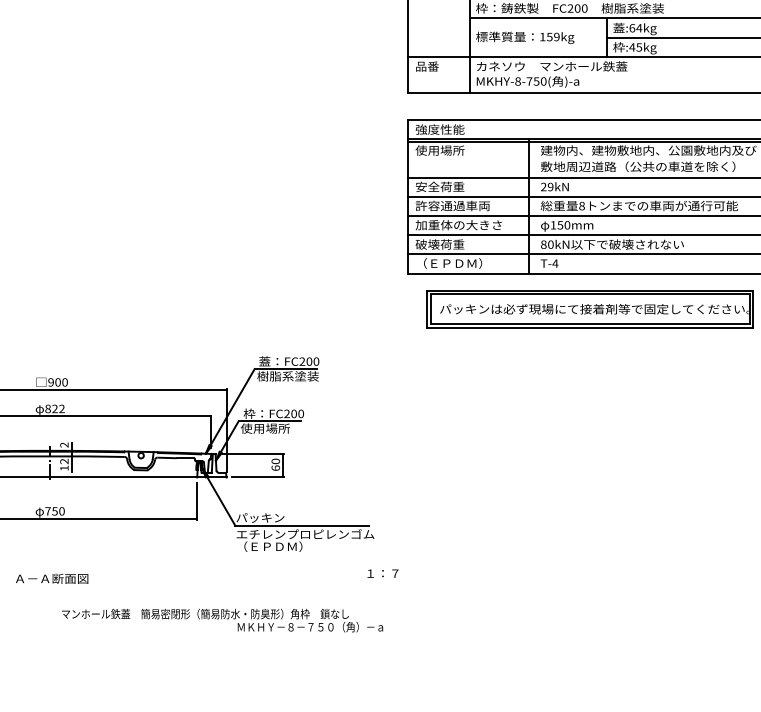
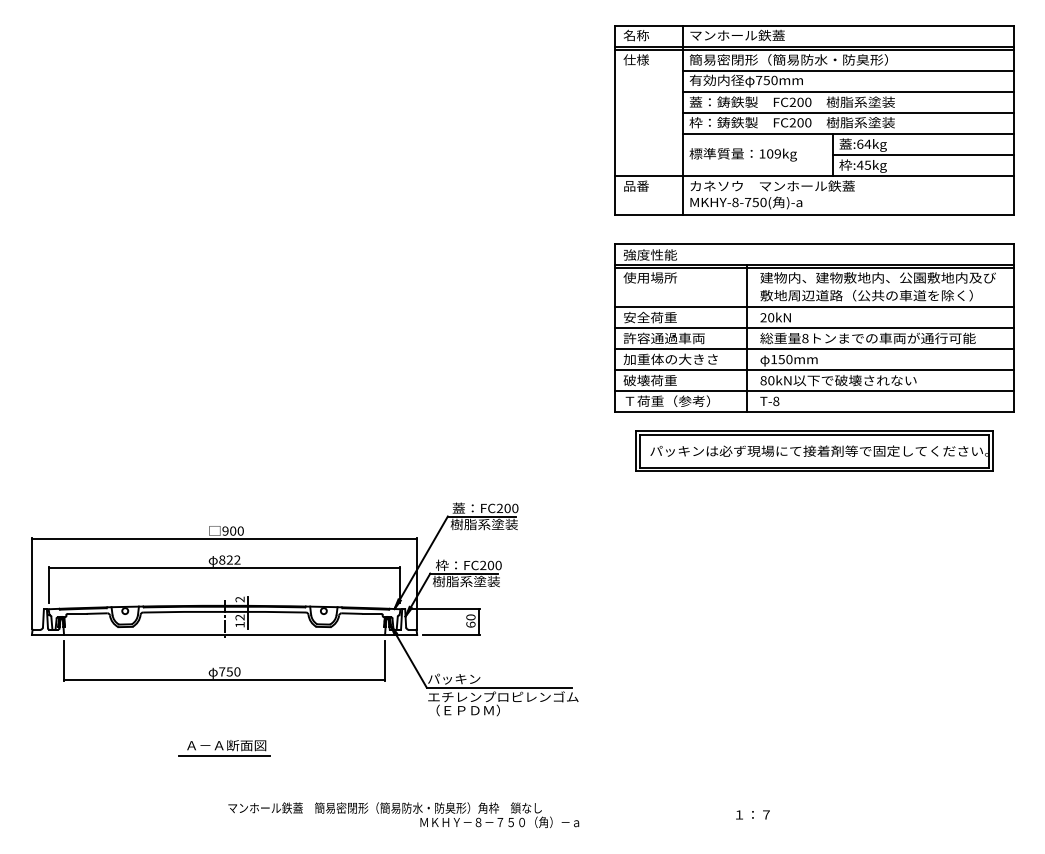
text: (550, 36) -> (770, 153), 159kg -> 109kg
text: (551, 186) -> (771, 317), 29kN -> 20kN
text: (455, 262) -> (667, 400), （ＥＰＤＭ） -> Ｔ荷重（参考）
text: (555, 263) -> (776, 401), T-4 -> T-8
text: (270, 428) -> (465, 581), 使用場所 -> 樹脂系塗装
text: (382, 573) -> (752, 814), moved
line: (50, 587) -> (224, 755), added
text: (222, 619) -> (403, 814), moved

